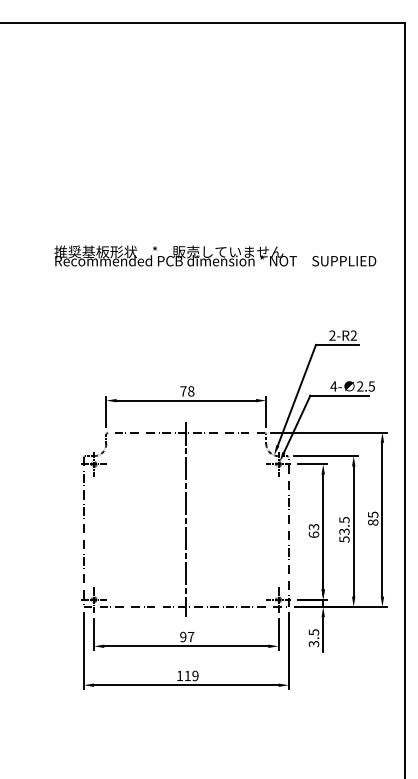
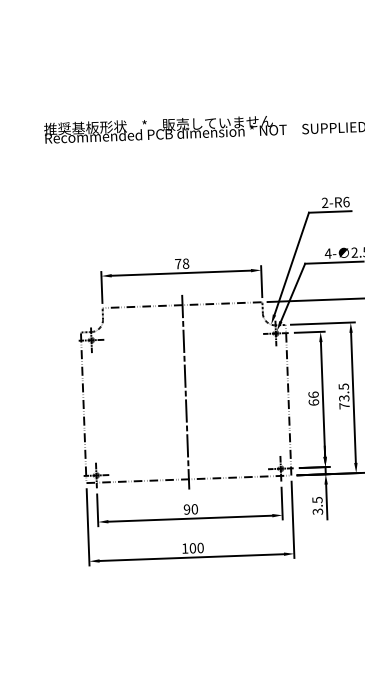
text: (353, 335) -> (346, 201), 2-R2 -> 2-R6
text: (313, 526) -> (313, 394), 63 -> 66
text: (344, 539) -> (344, 406), 53.5 -> 73.5
text: (191, 636) -> (195, 508), 97 -> 90
text: (191, 675) -> (196, 547), 119 -> 100

